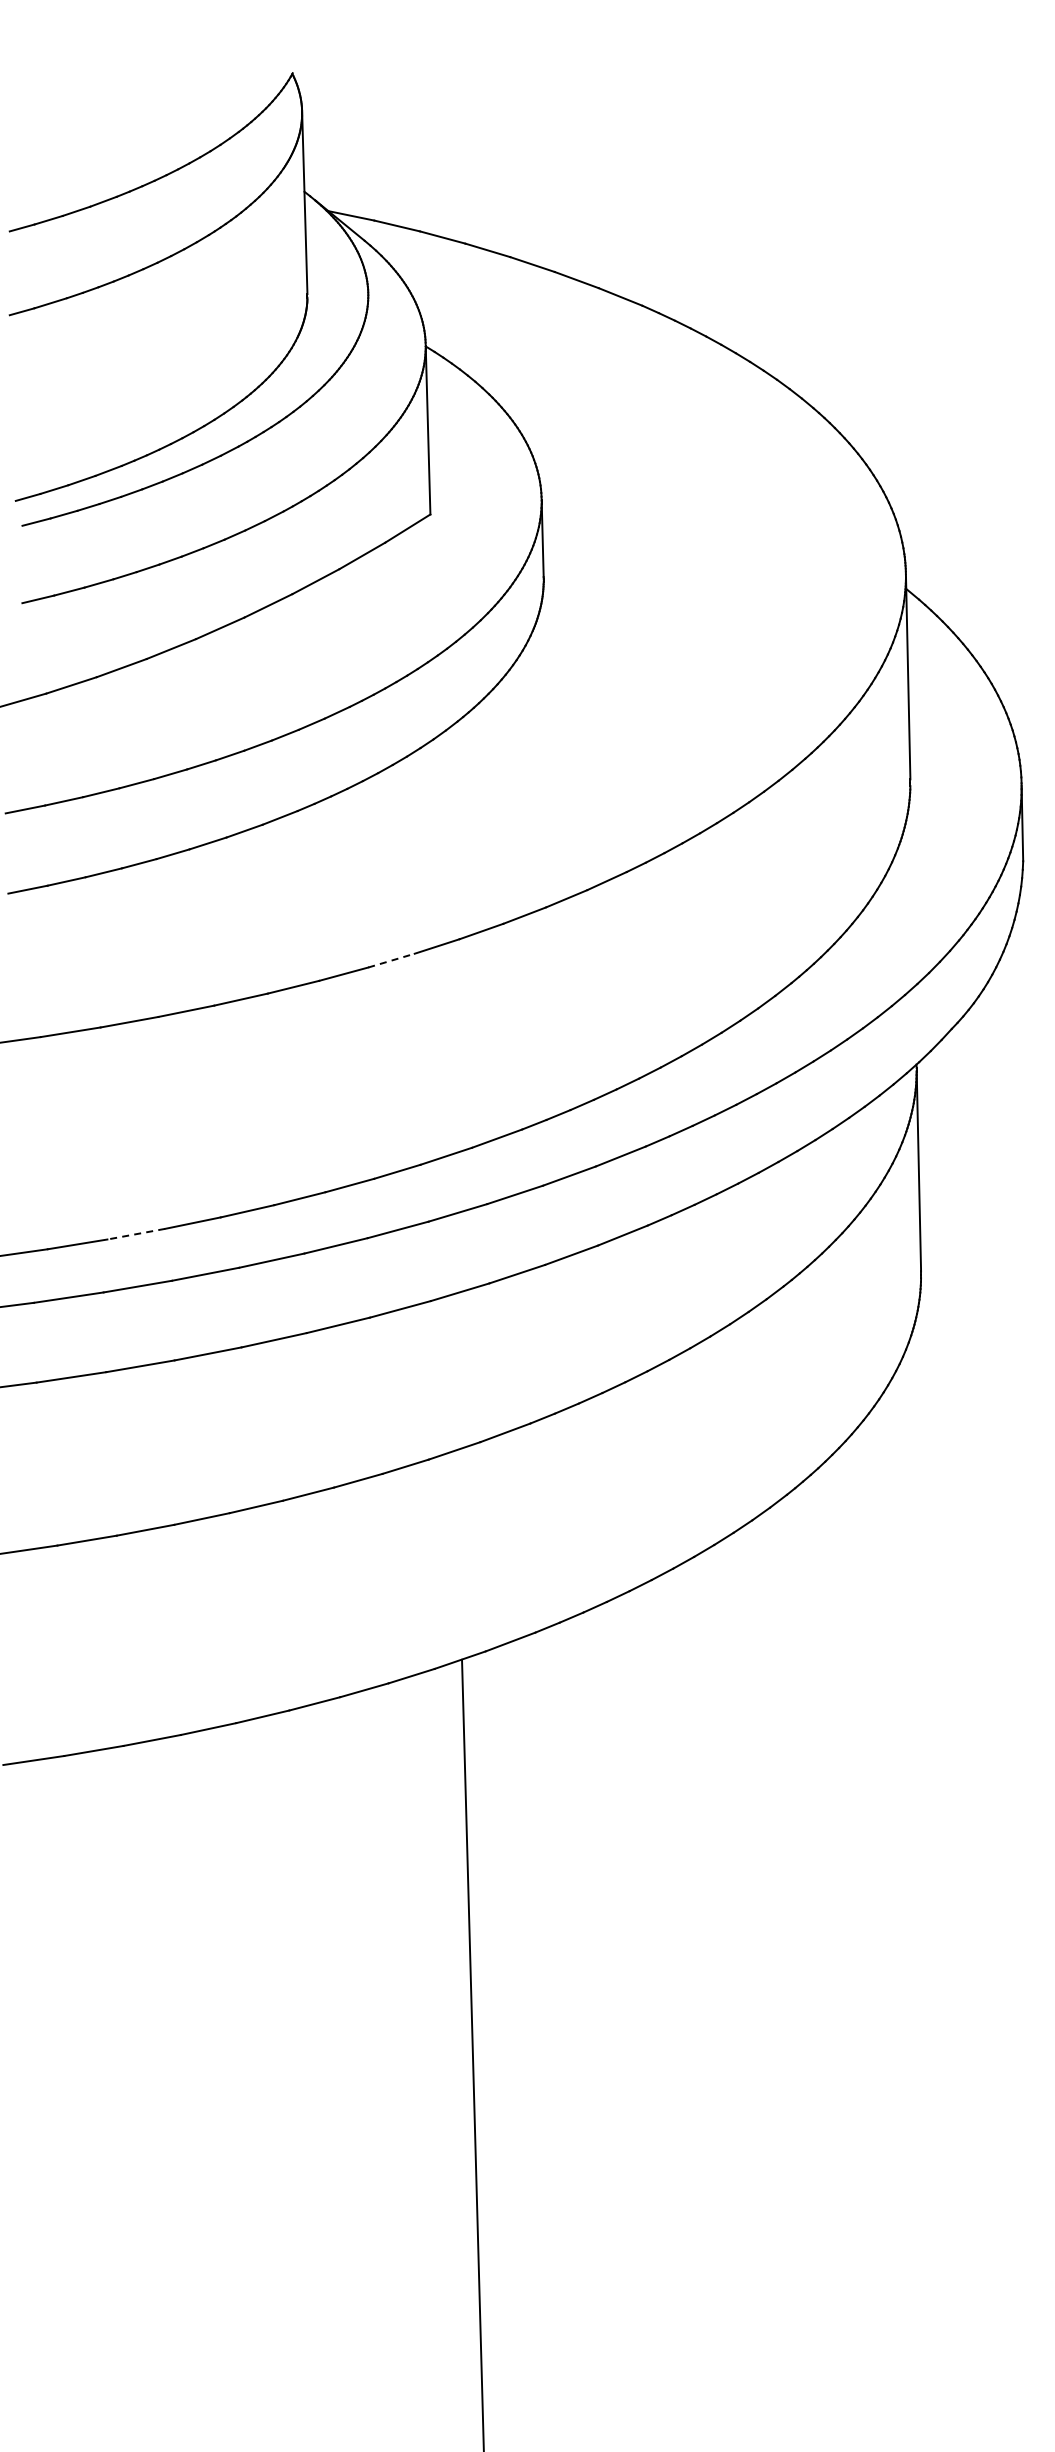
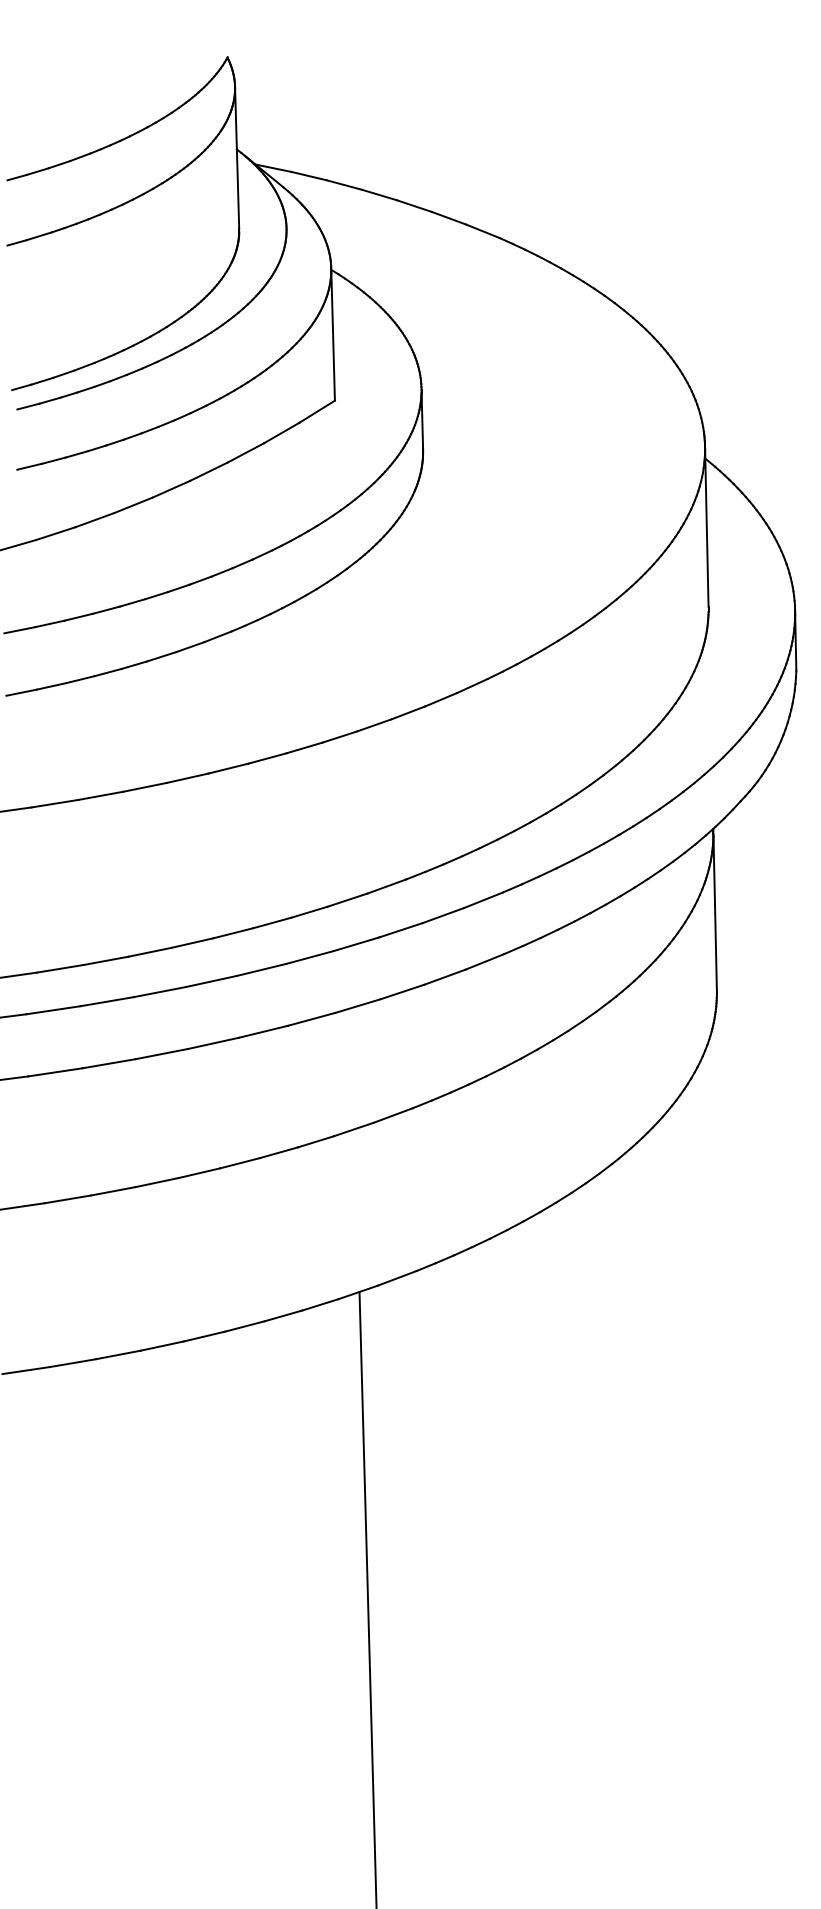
line: (391, 960) -> (304, 747), dashed -> solid
line: (135, 1234) -> (105, 961), dashed -> solid

